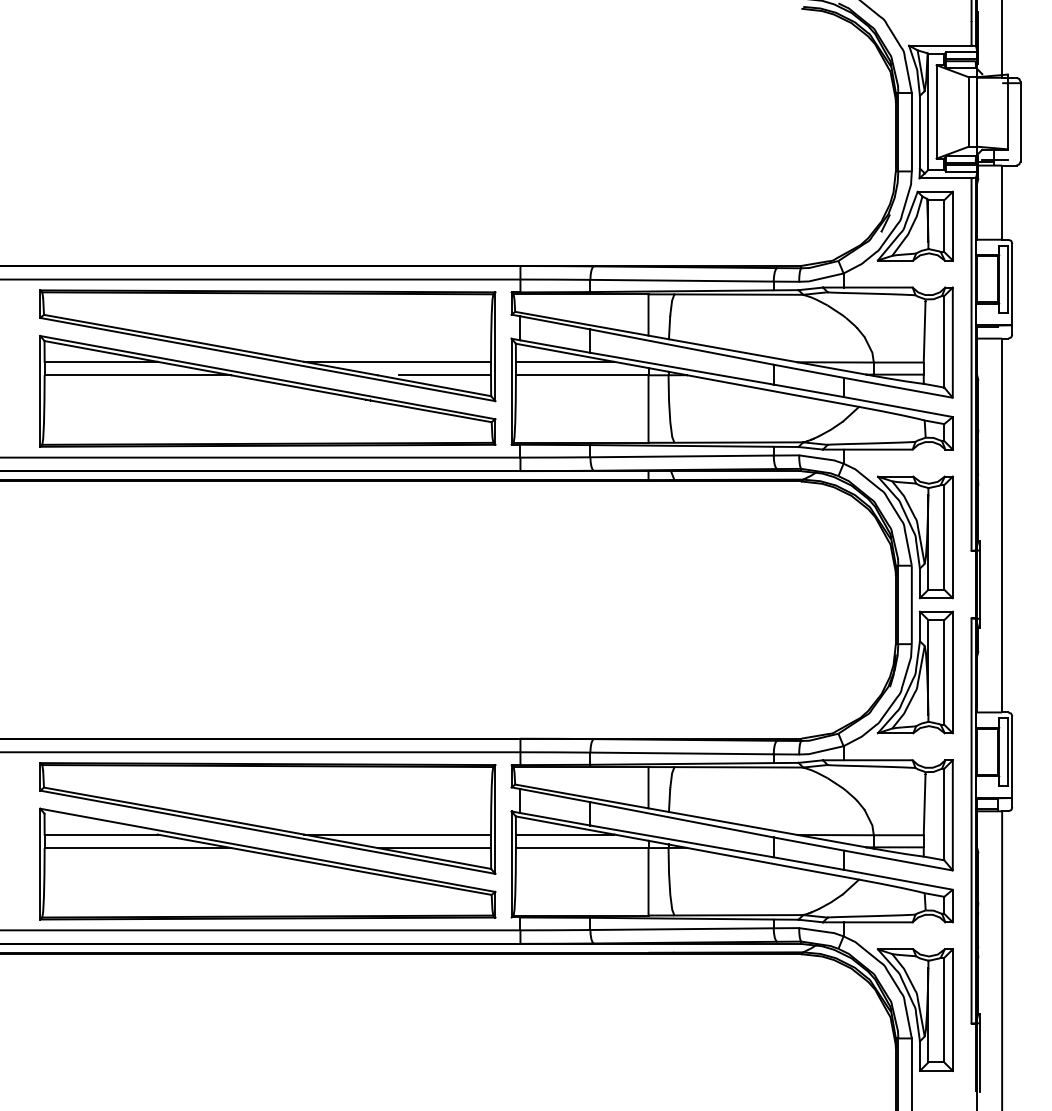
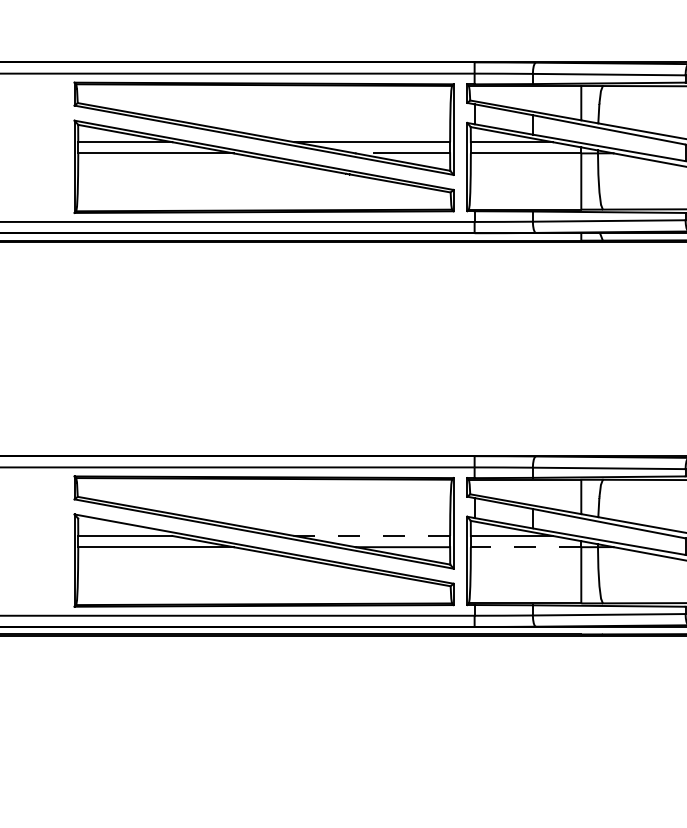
line: (397, 834) -> (372, 535), solid -> dashed
line: (581, 848) -> (525, 547), solid -> dashed

